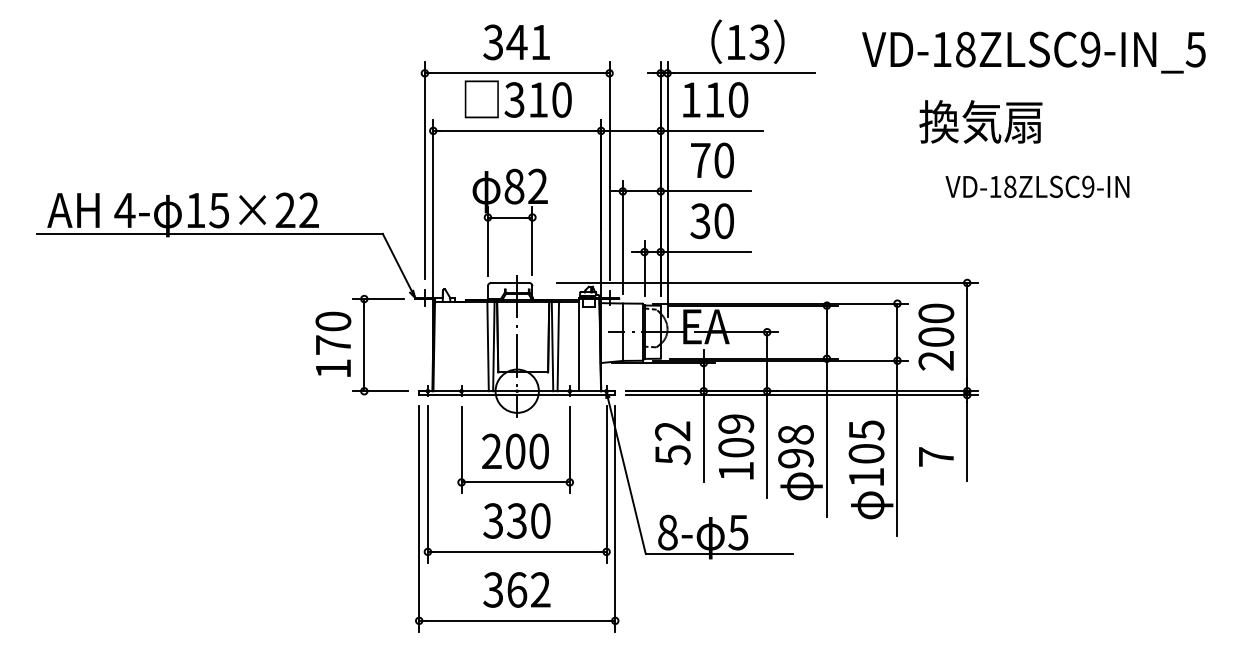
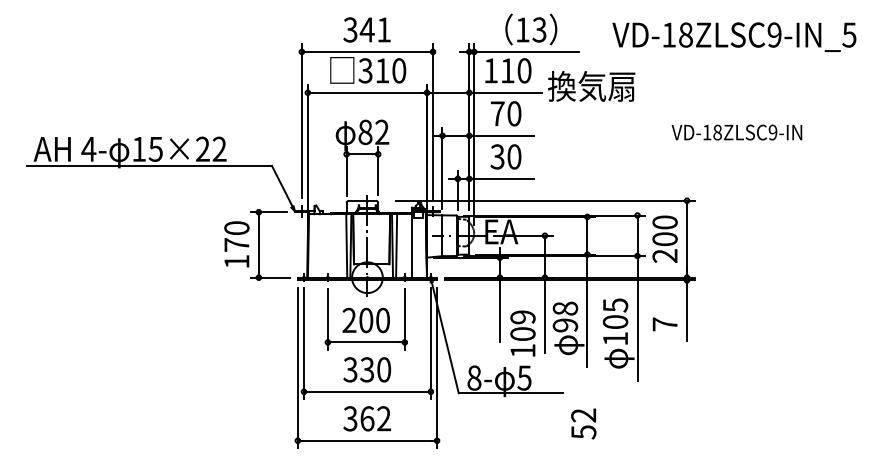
text: (980, 121) -> (591, 86), moved
text: (672, 443) -> (583, 424), moved
text: (736, 446) -> (523, 333), moved

